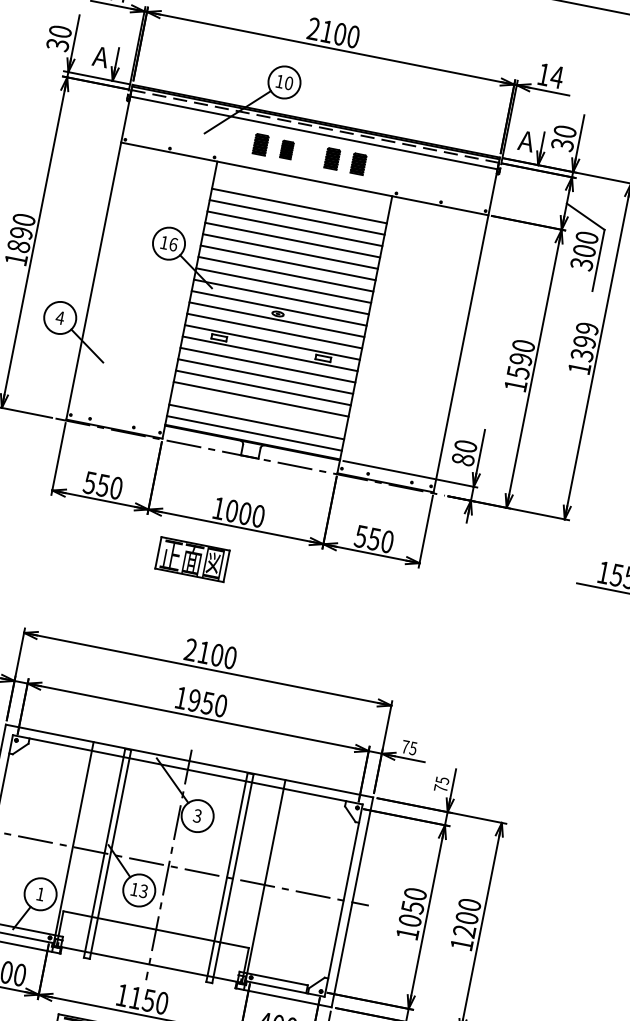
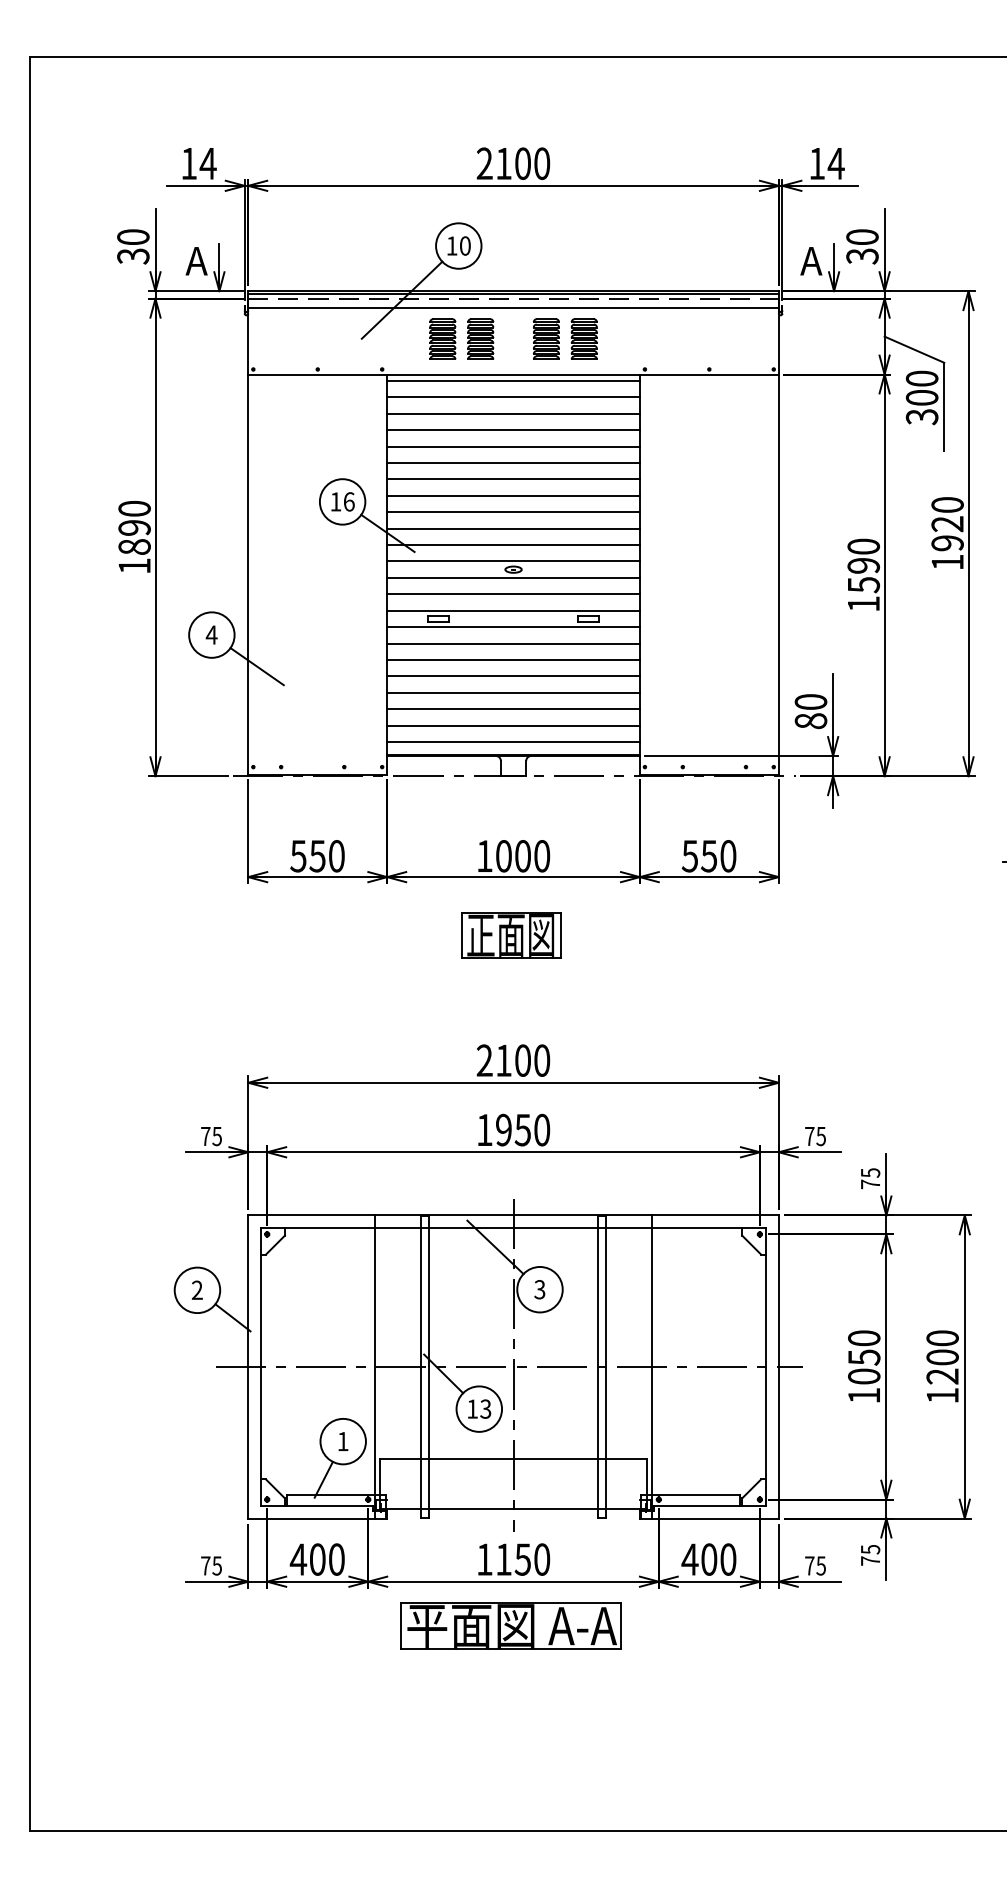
part: (260, 144) -> (442, 338), size x1.43
part: (286, 149) -> (480, 338), size x1.67
part: (331, 158) -> (545, 338), size x1.43
part: (358, 163) -> (583, 338), size x1.43
line: (303, 183) -> (513, 380), added
line: (301, 194) -> (513, 397), added
text: (584, 342) -> (947, 524), 1399 -> 1920
line: (258, 410) -> (513, 709), added
part: (192, 559) -> (511, 935), moved

